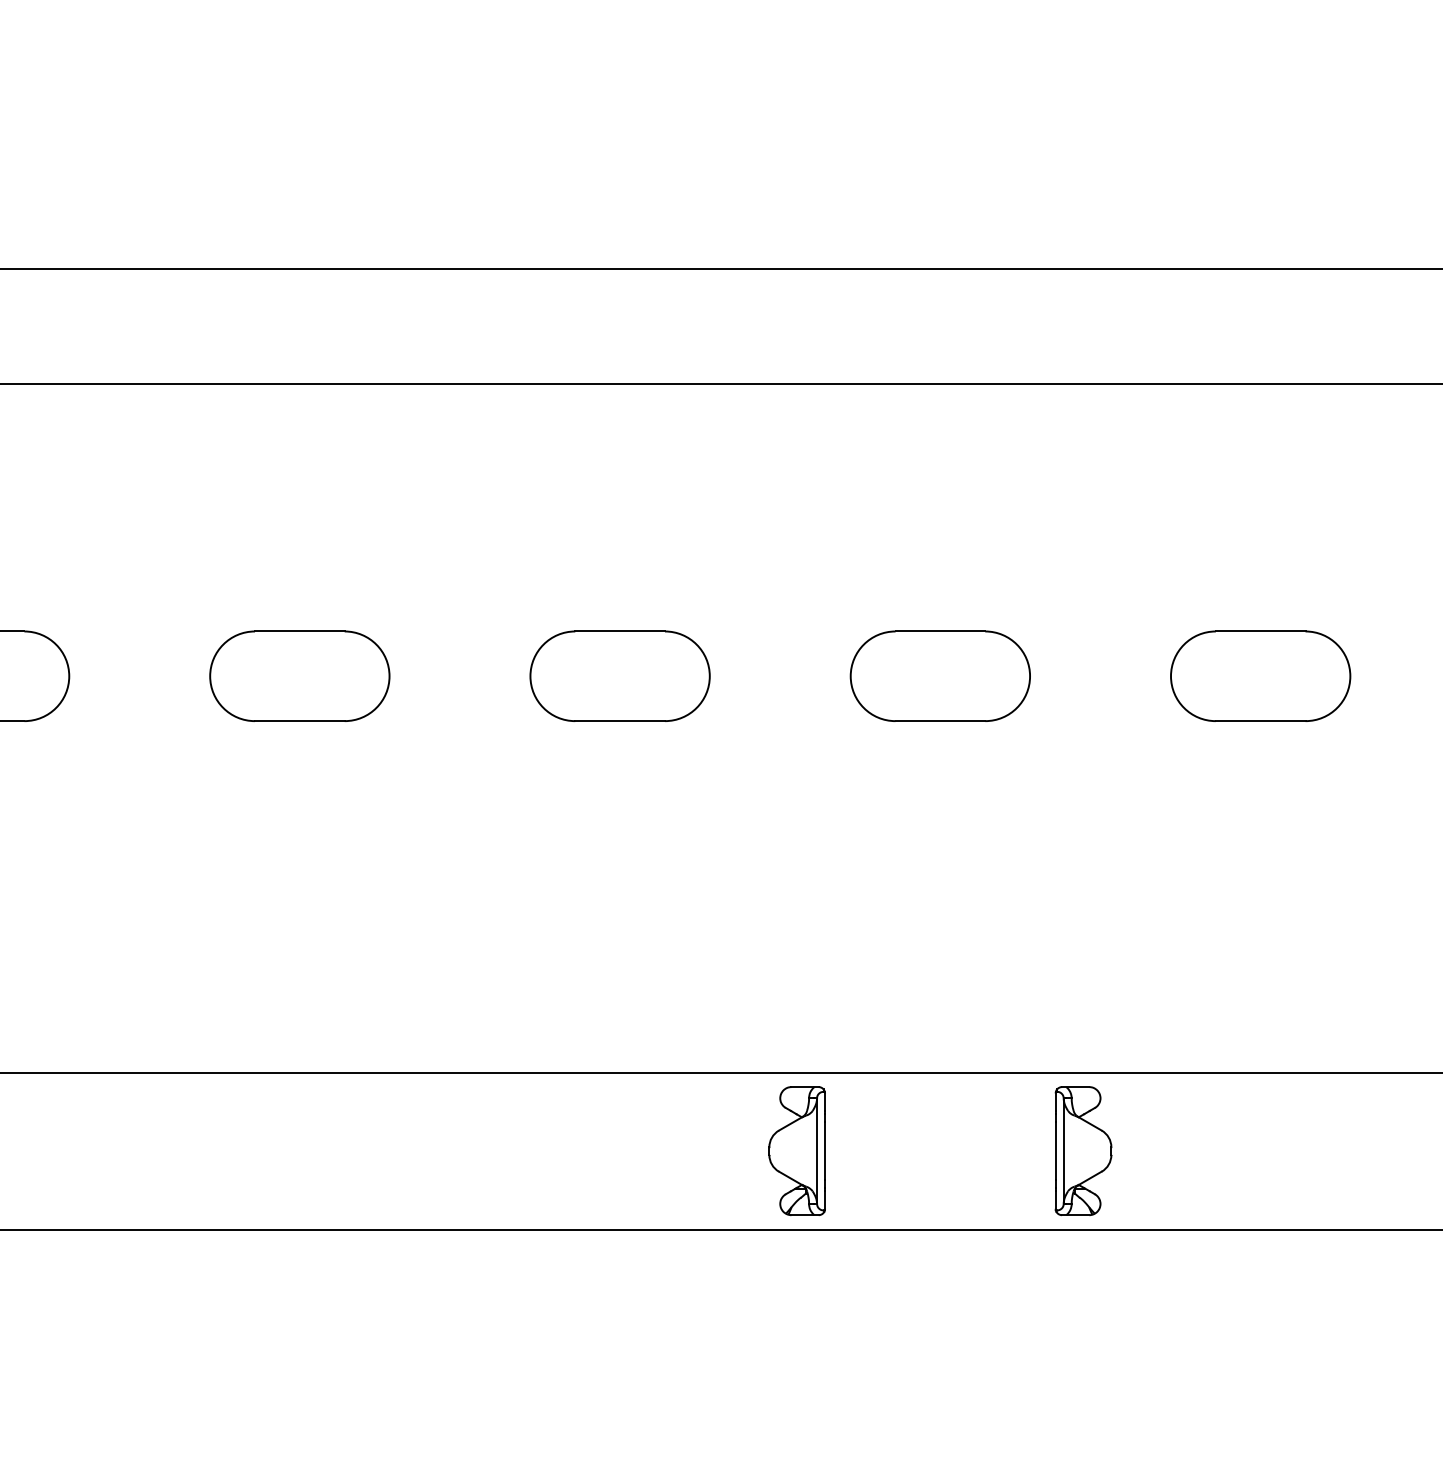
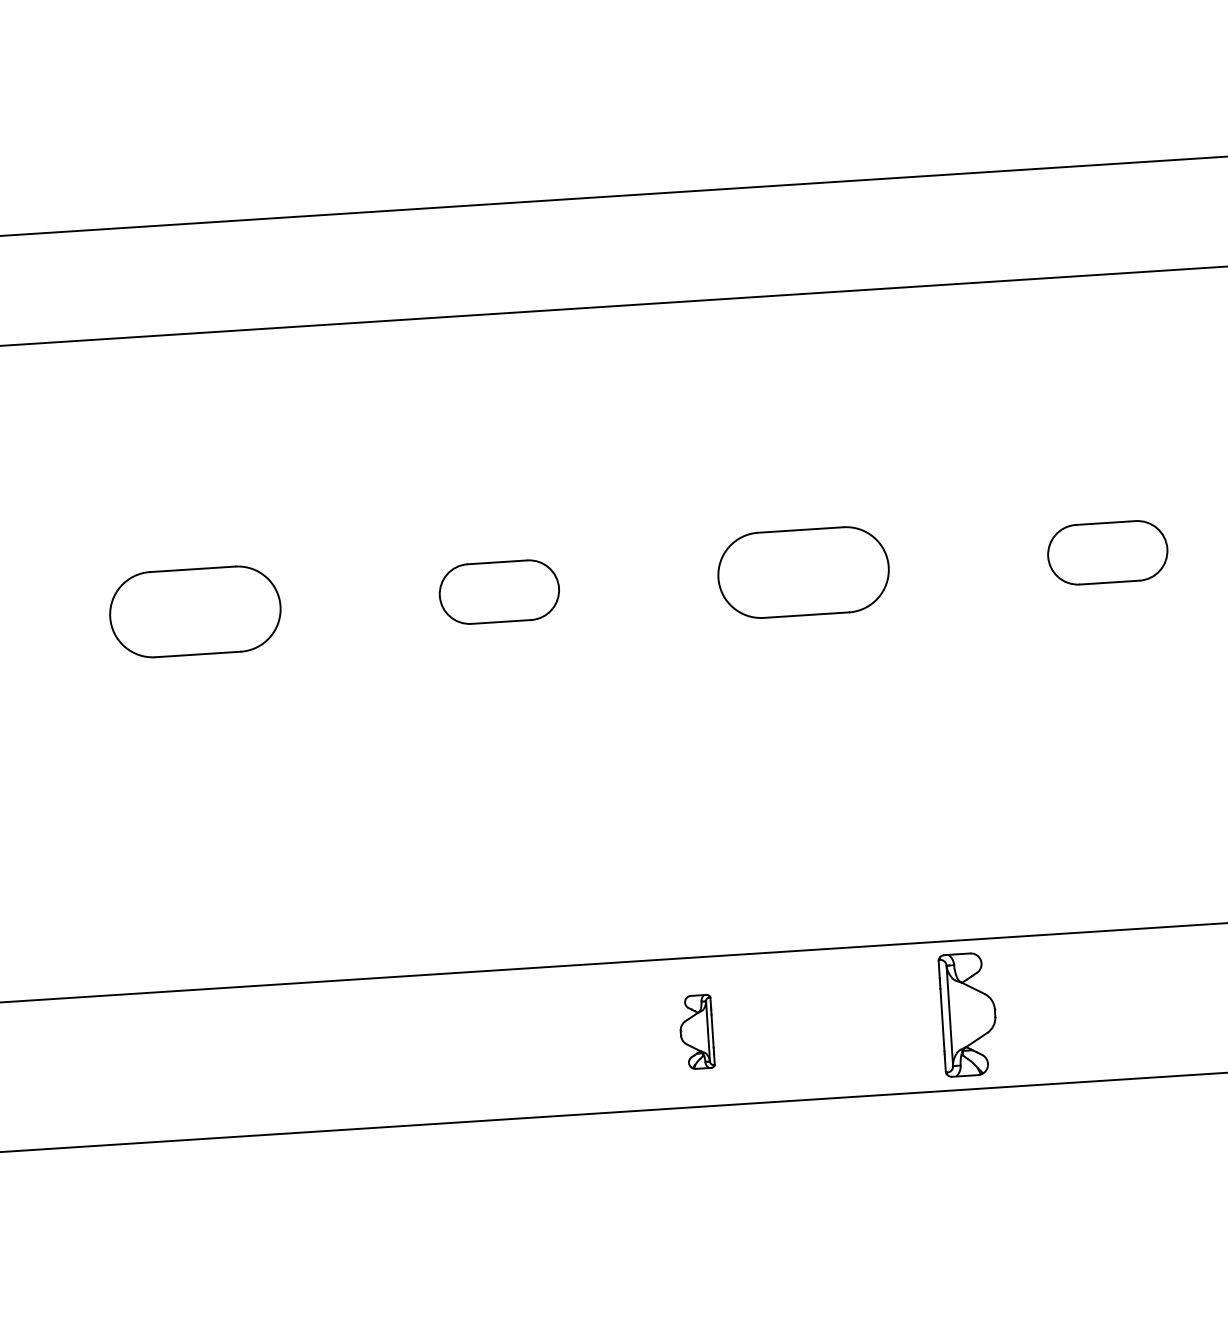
part: (619, 675) -> (498, 591), size x0.7
part: (1260, 675) -> (1107, 552), size x0.7
part: (796, 1150) -> (696, 1031), size x0.6

